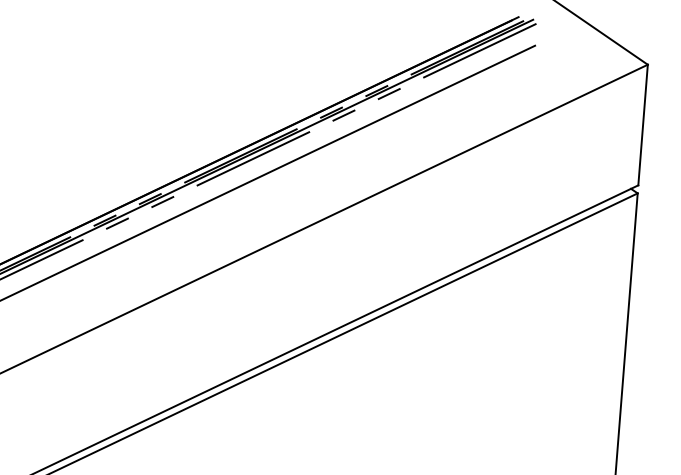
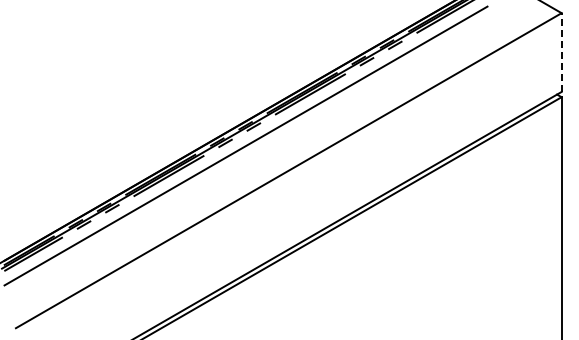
line: (642, 124) -> (561, 52), solid -> dashed

